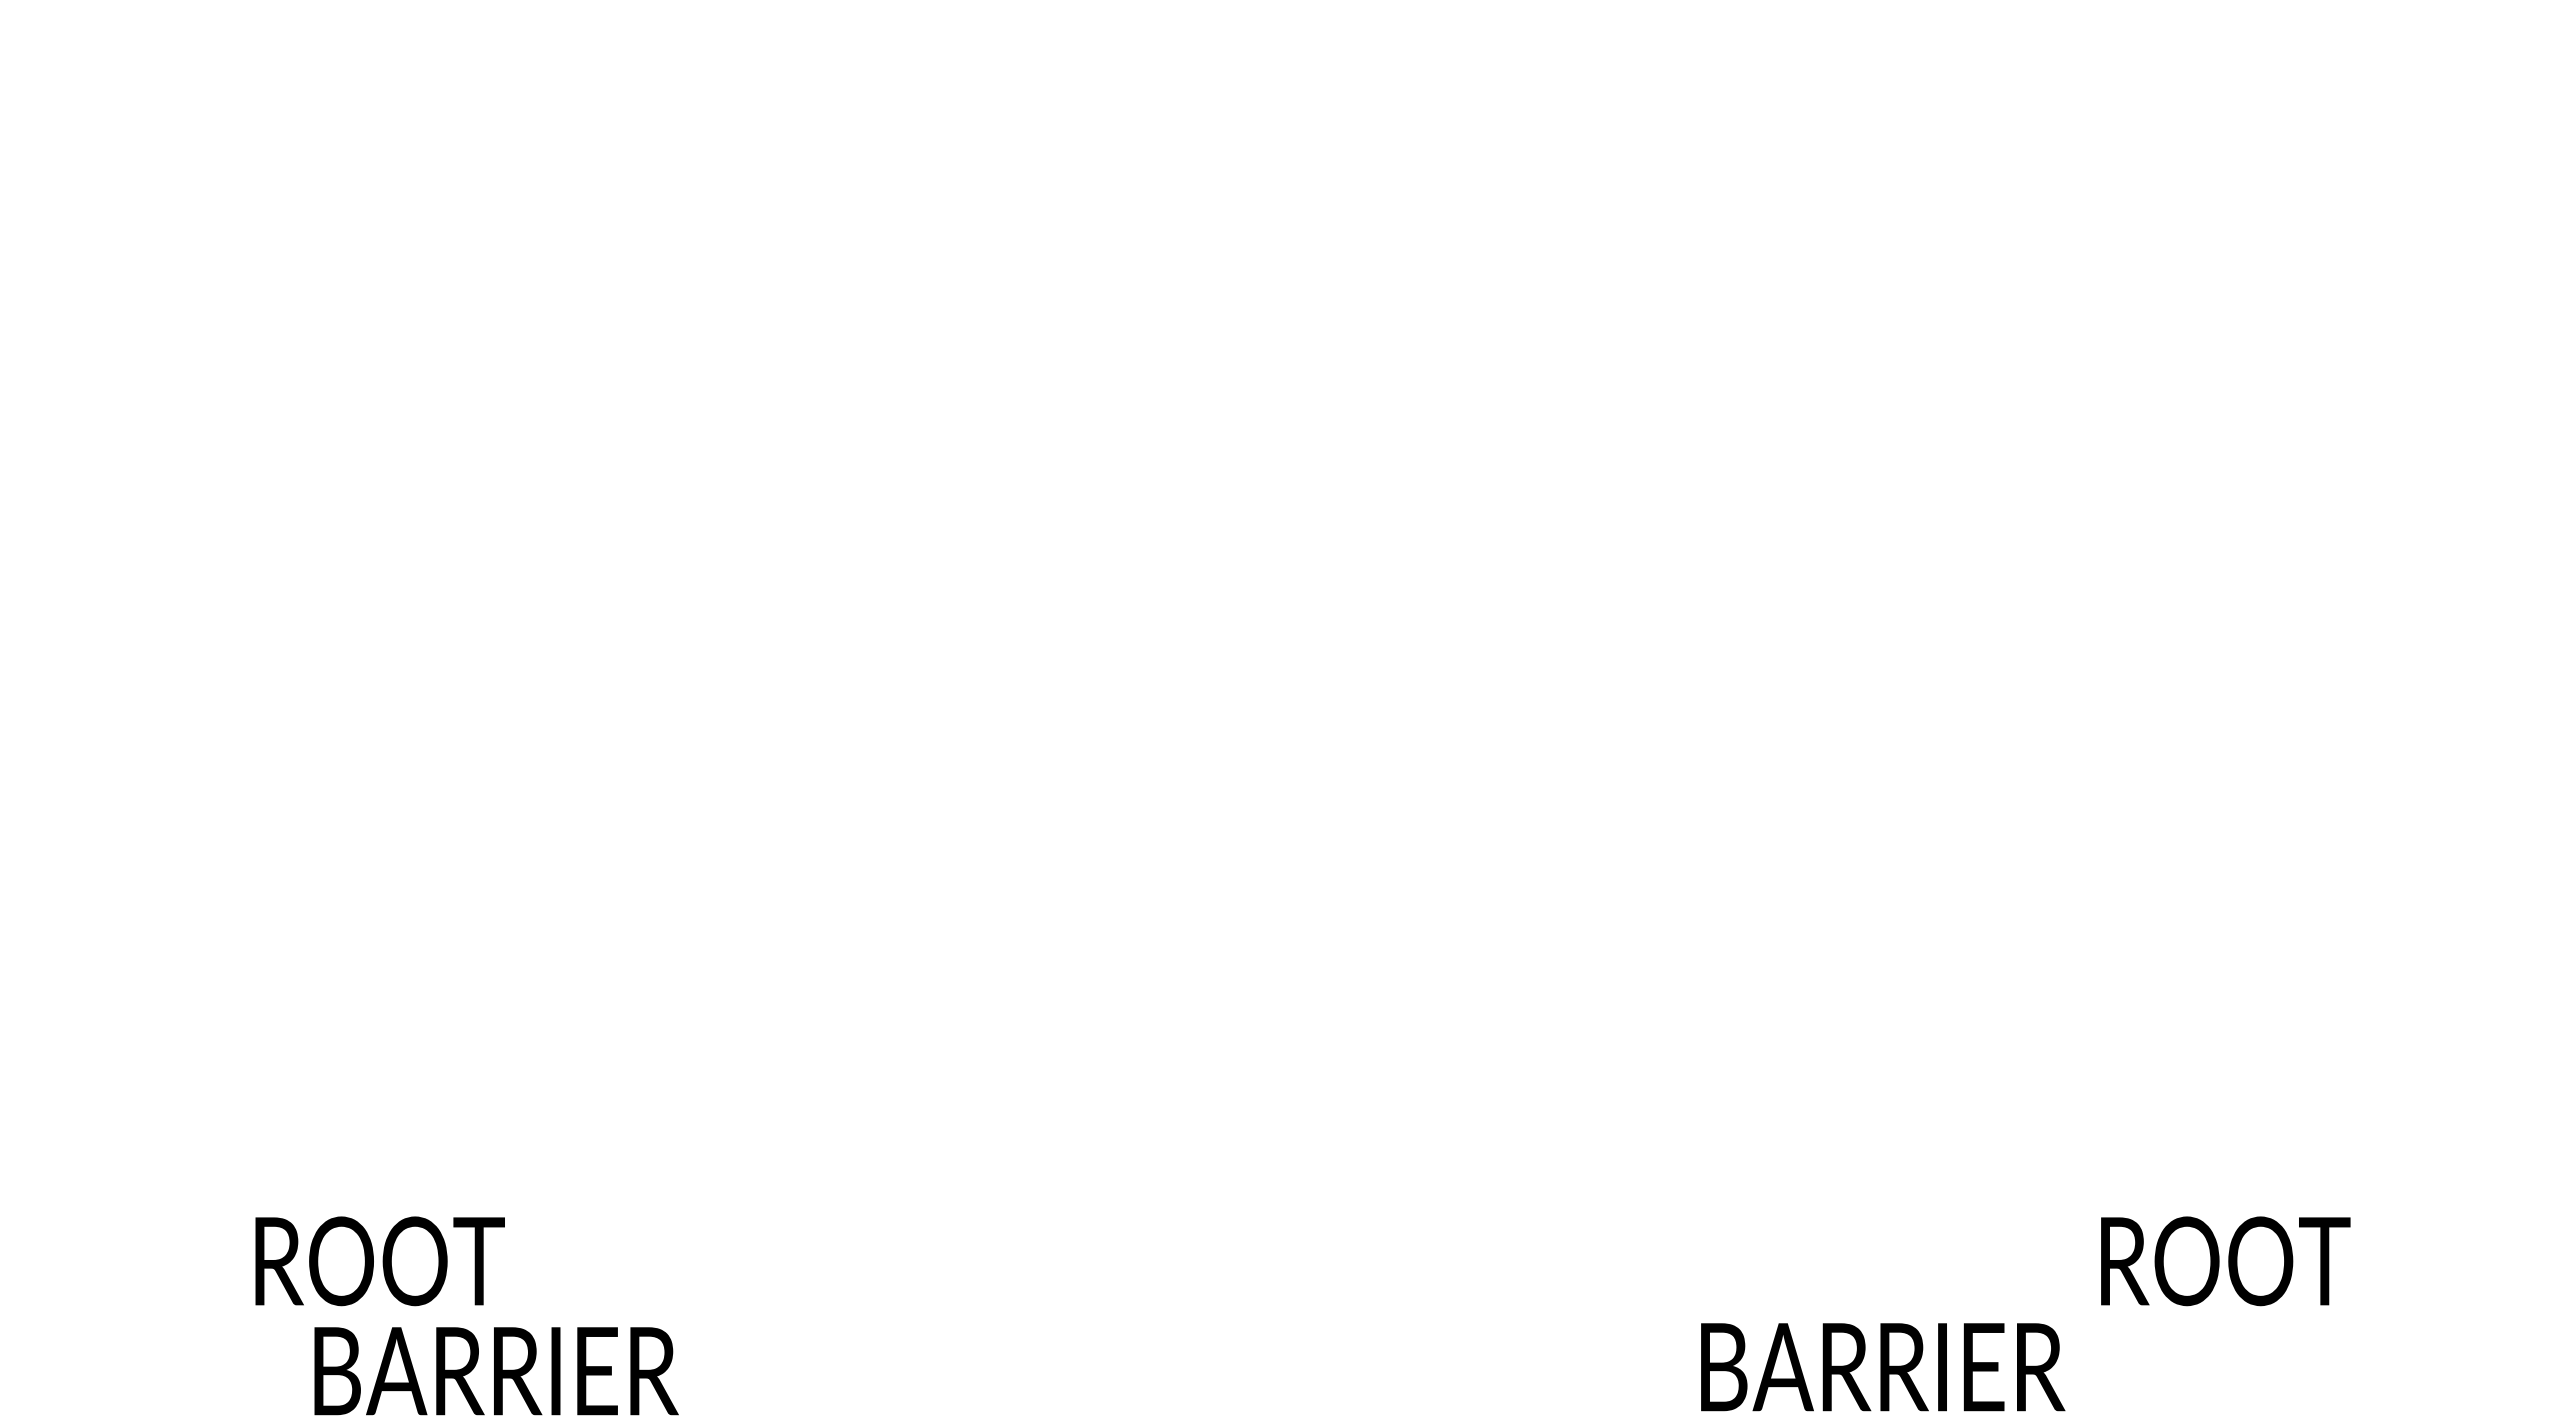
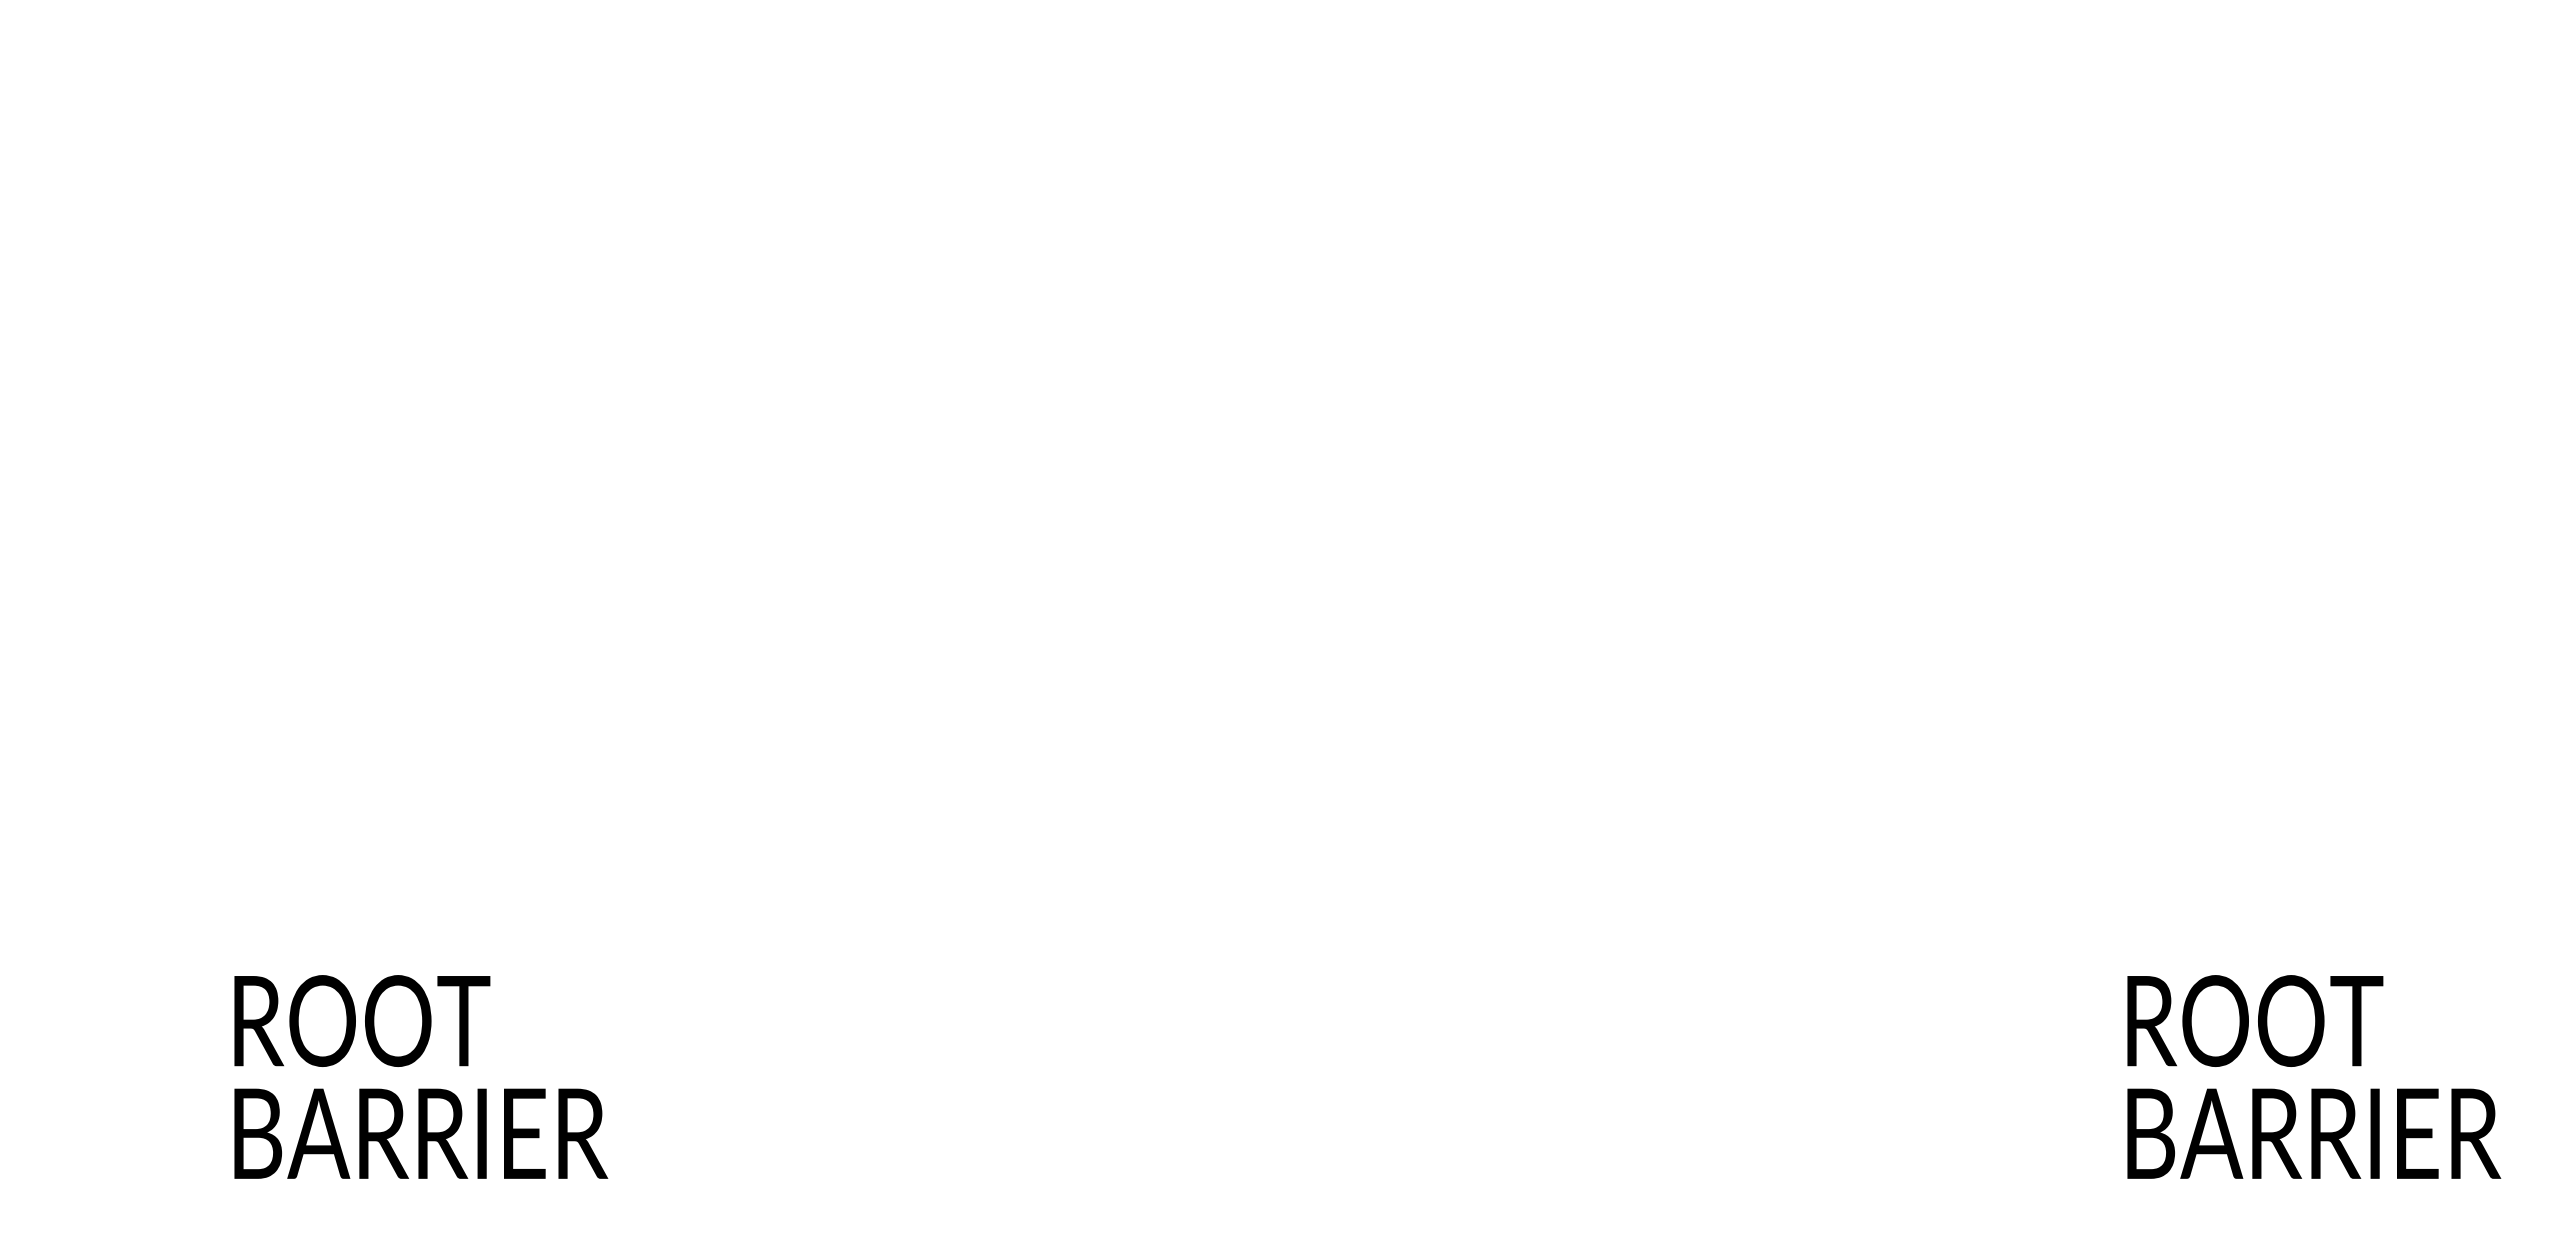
text: (1883, 1367) -> (2314, 1134), moved
text: (496, 1371) -> (421, 1134), moved

